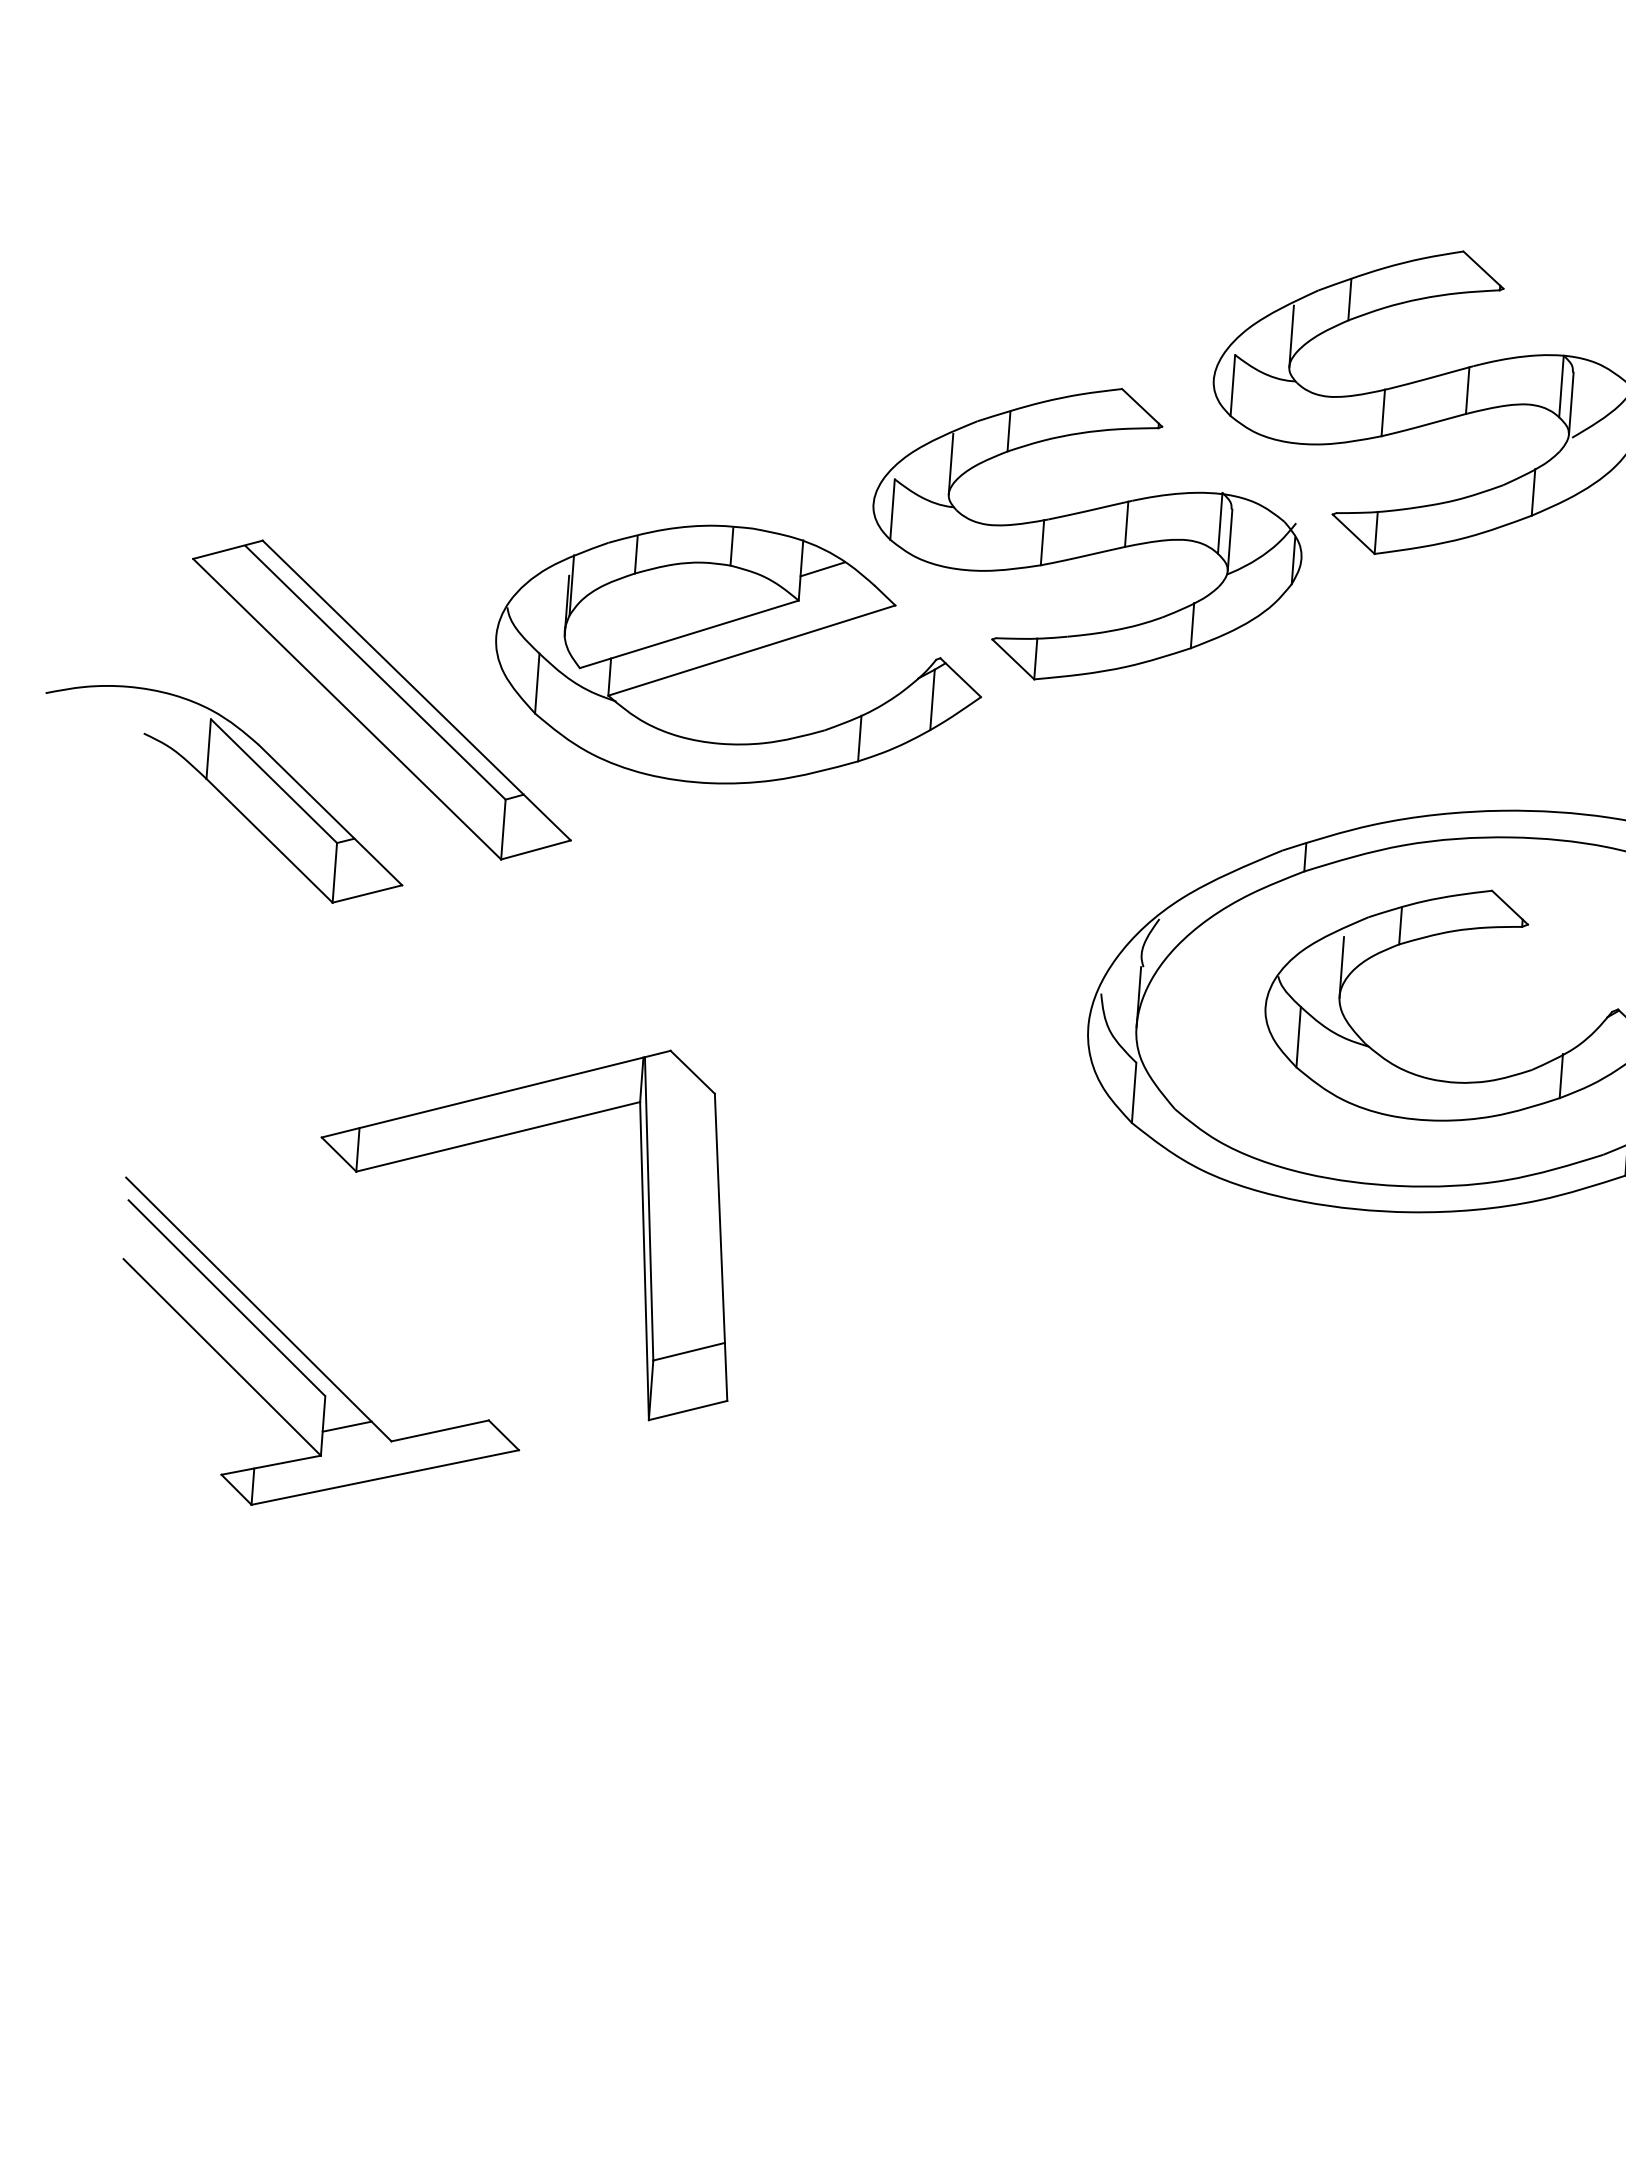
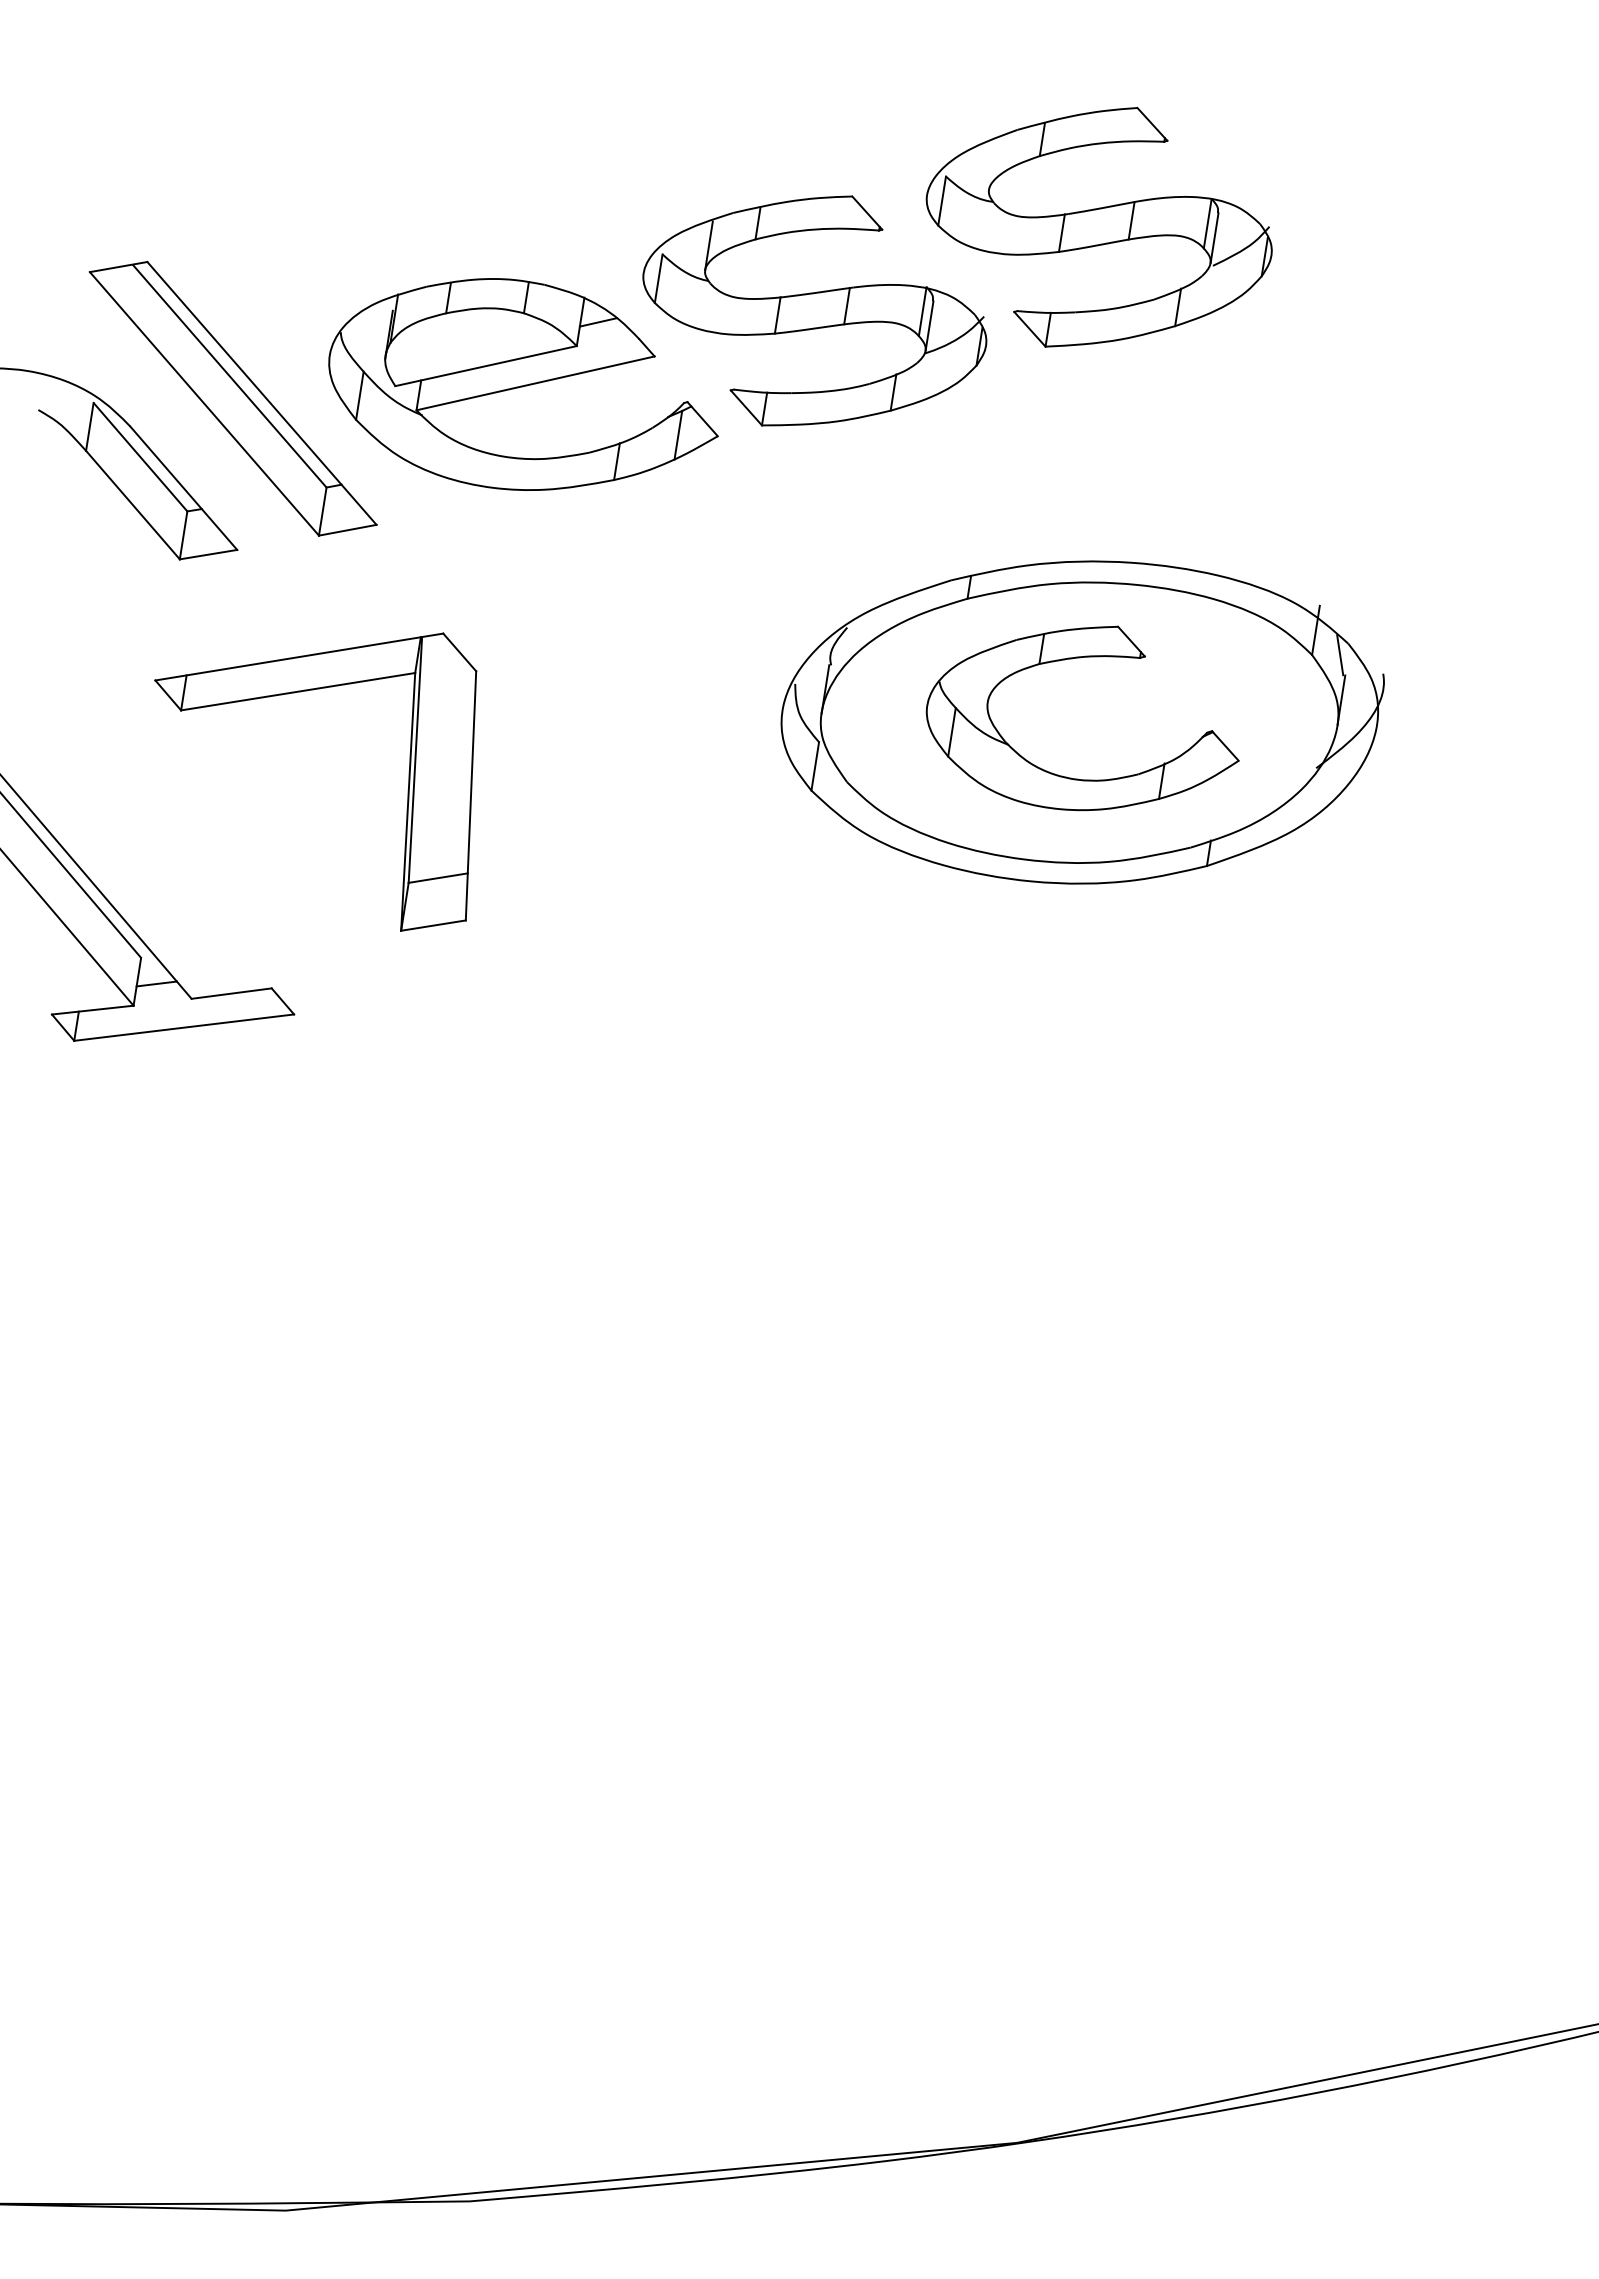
line: (1291, 335) -> (992, 164), removed
line: (1341, 967) -> (991, 678), removed
part: (502, 1137) -> (301, 692), moved

